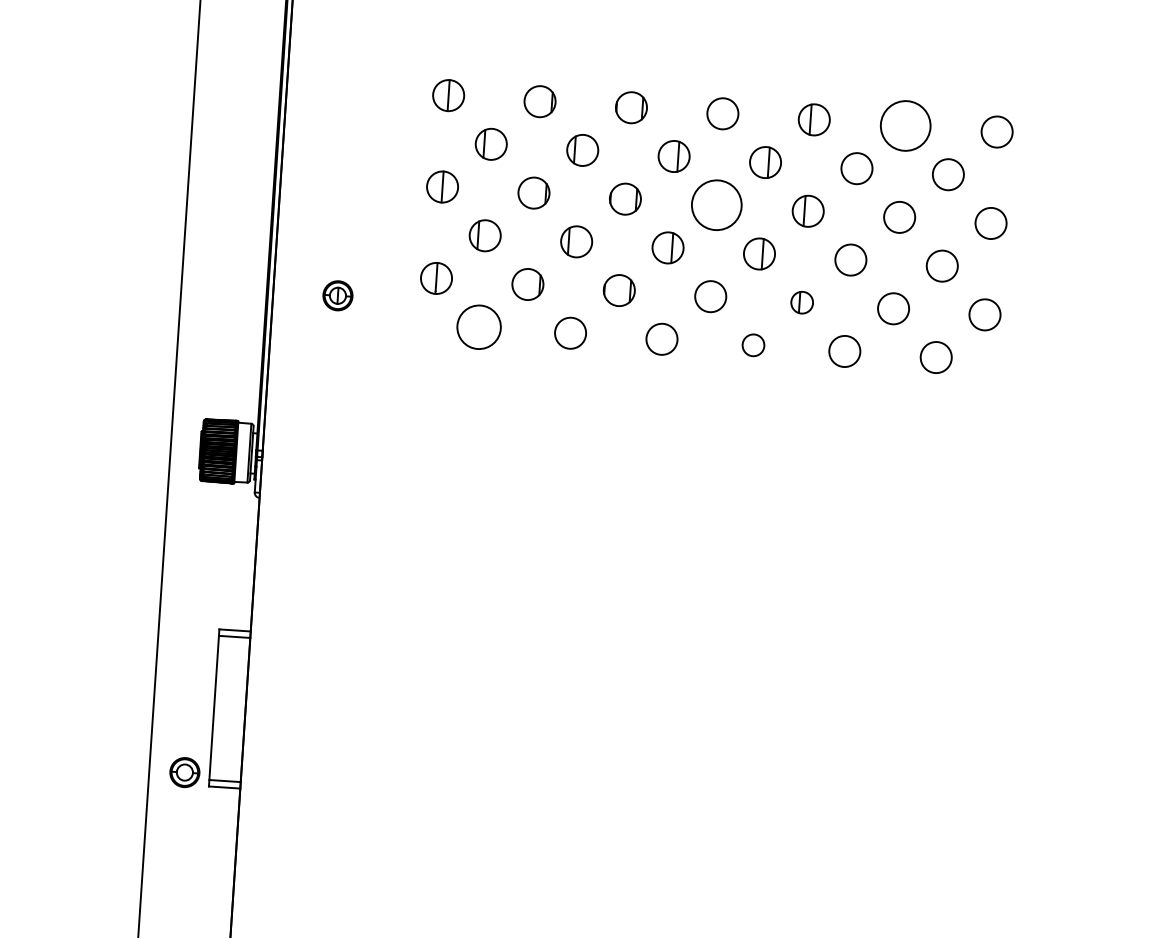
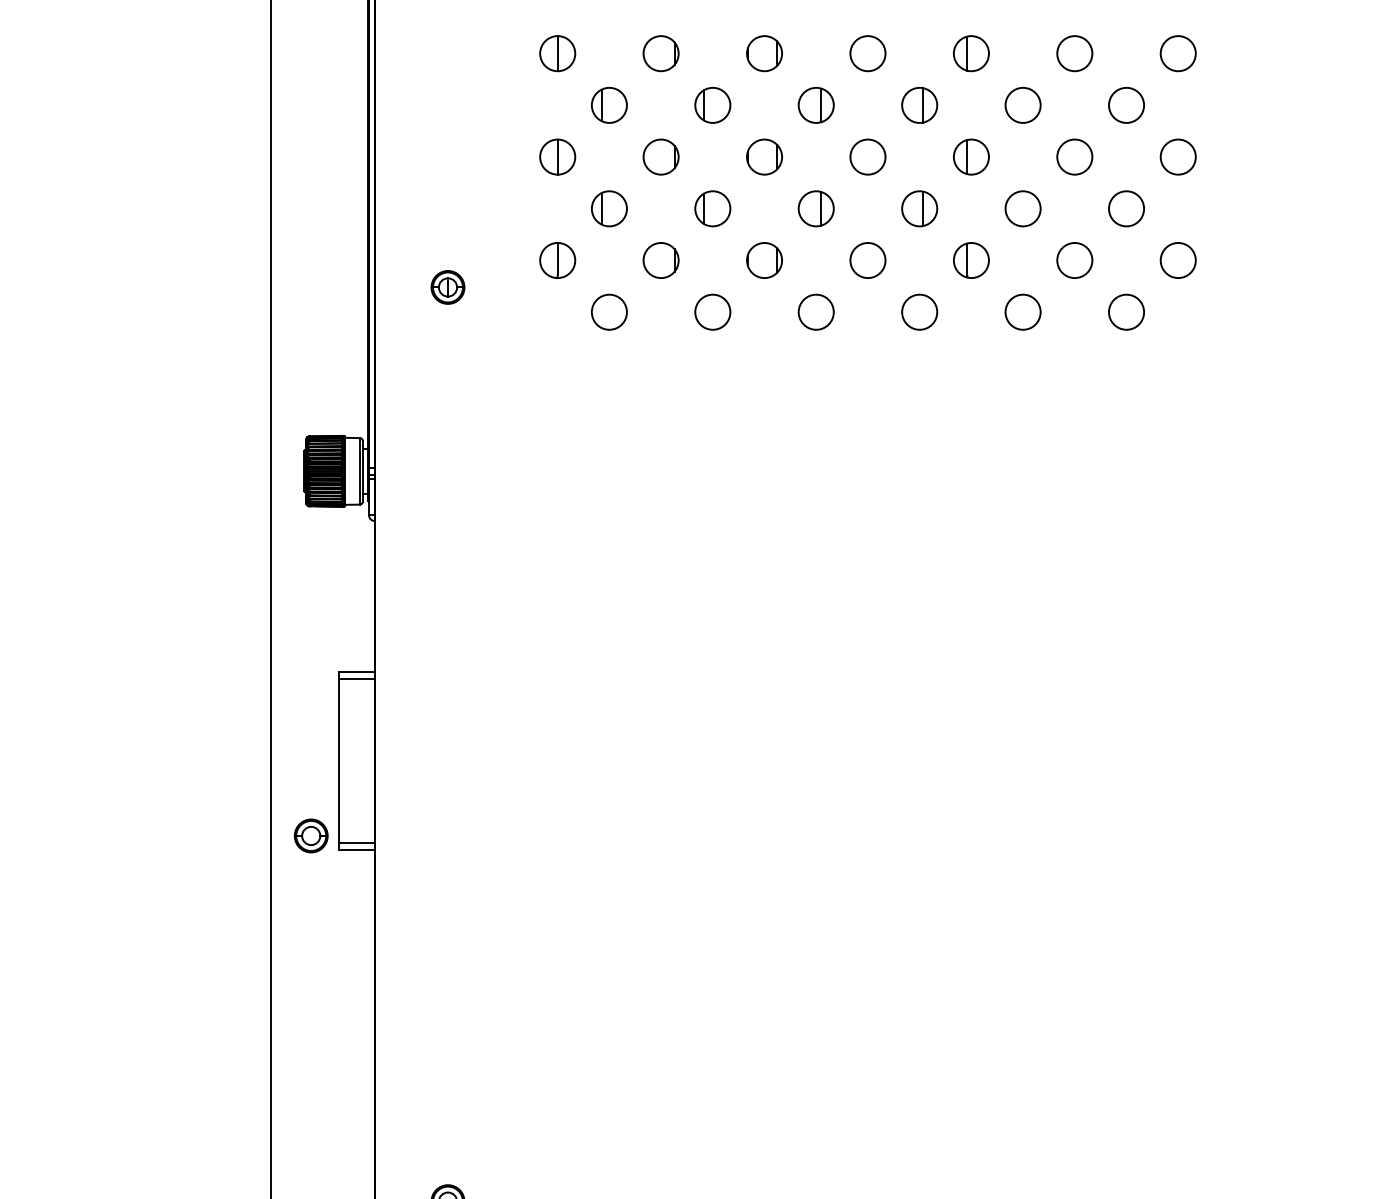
circle: (905, 125) -> (1074, 53), size x0.62
circle: (716, 204) -> (867, 156), size x0.62
part: (802, 302) -> (971, 260), size x1.43
circle: (479, 326) -> (609, 311), size x0.71
circle: (753, 344) -> (919, 311), size x1.43

